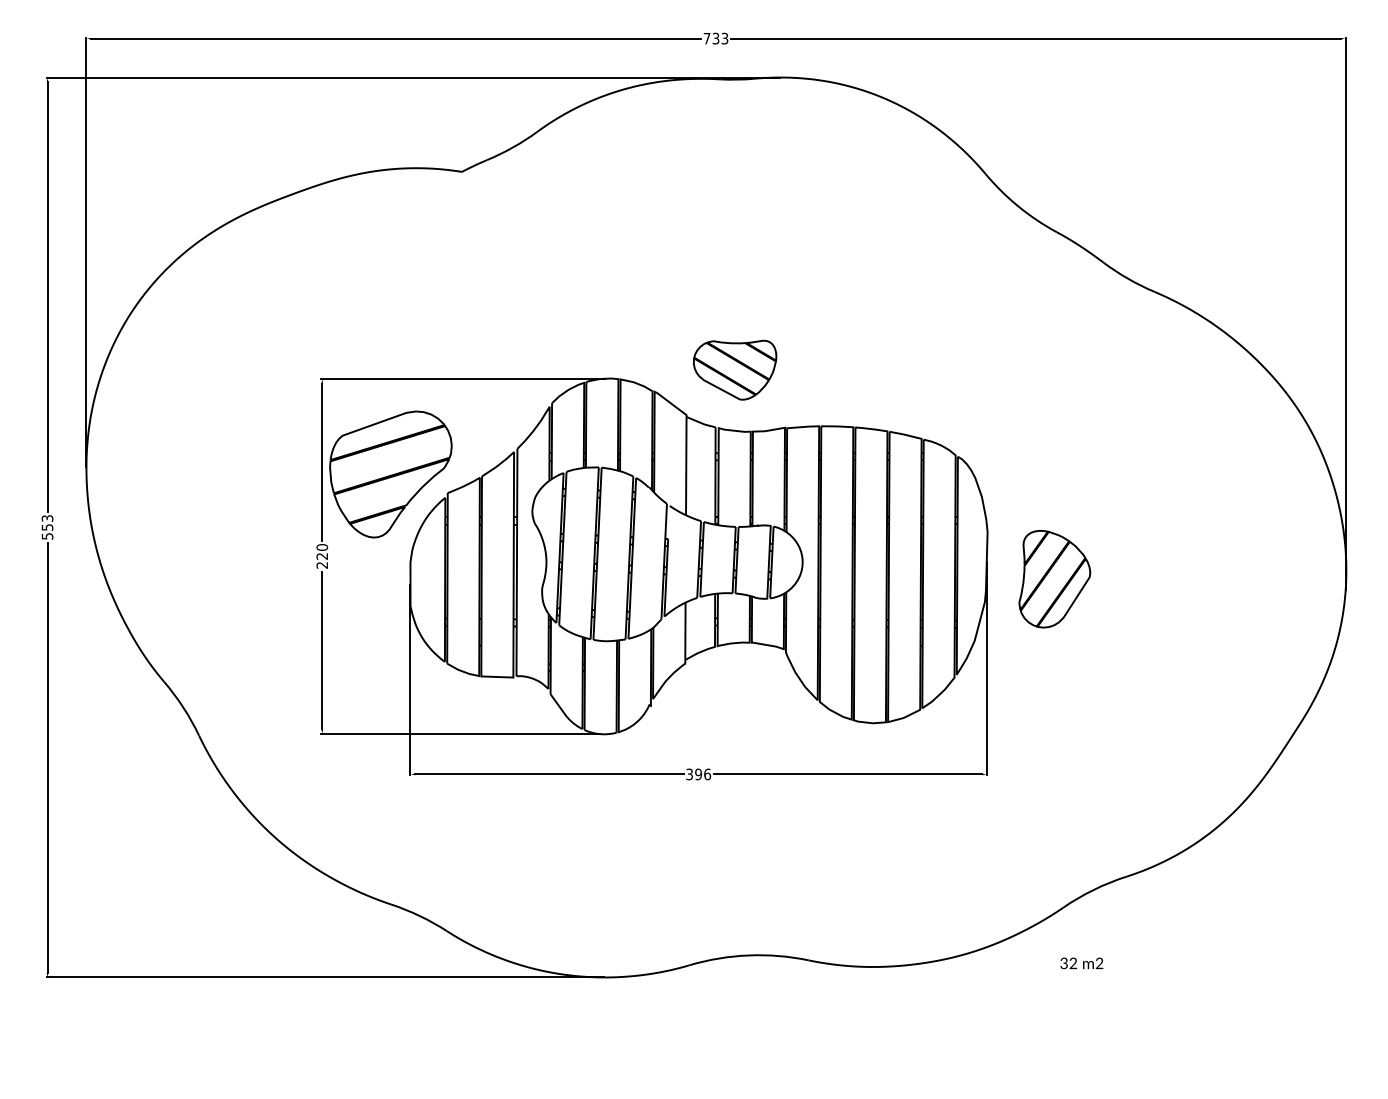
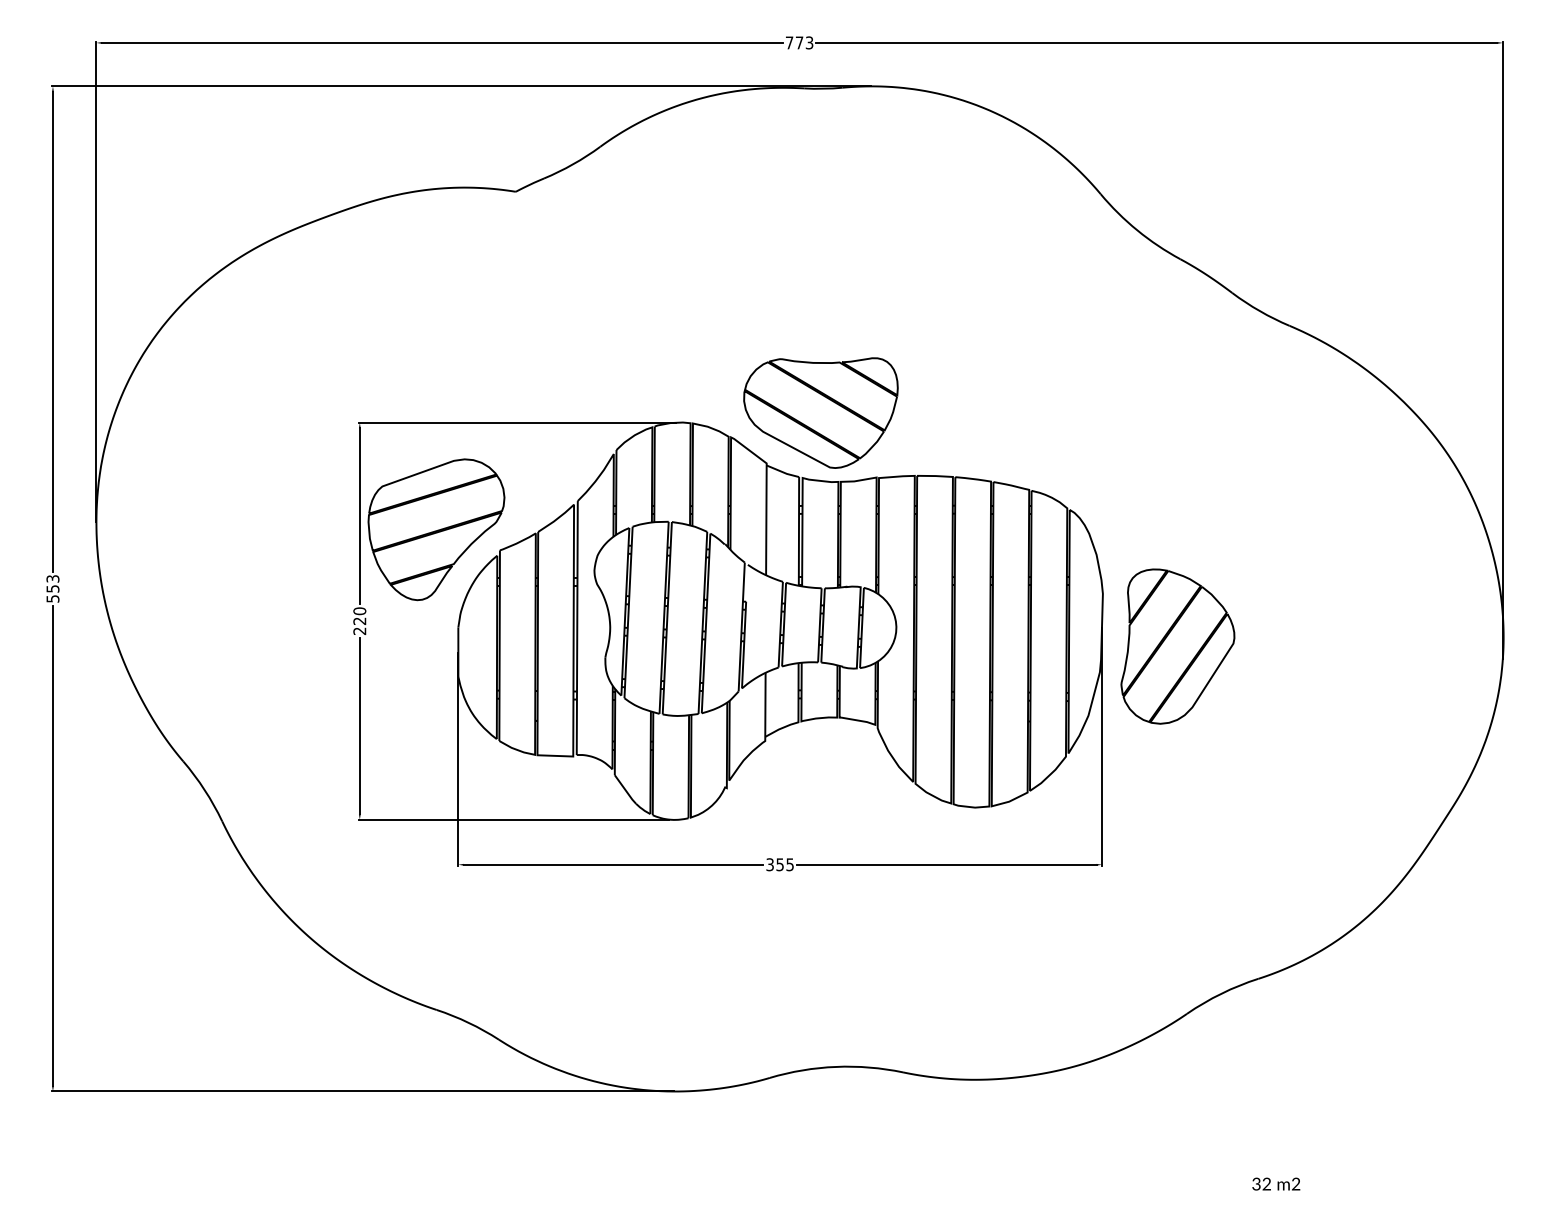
text: (715, 38) -> (799, 42), 733 -> 773
part: (734, 370) -> (820, 413), size x1.67
part: (1054, 579) -> (1177, 647), size x1.43
text: (703, 774) -> (785, 864), 396 -> 355
text: (1081, 963) -> (1275, 1184), moved

